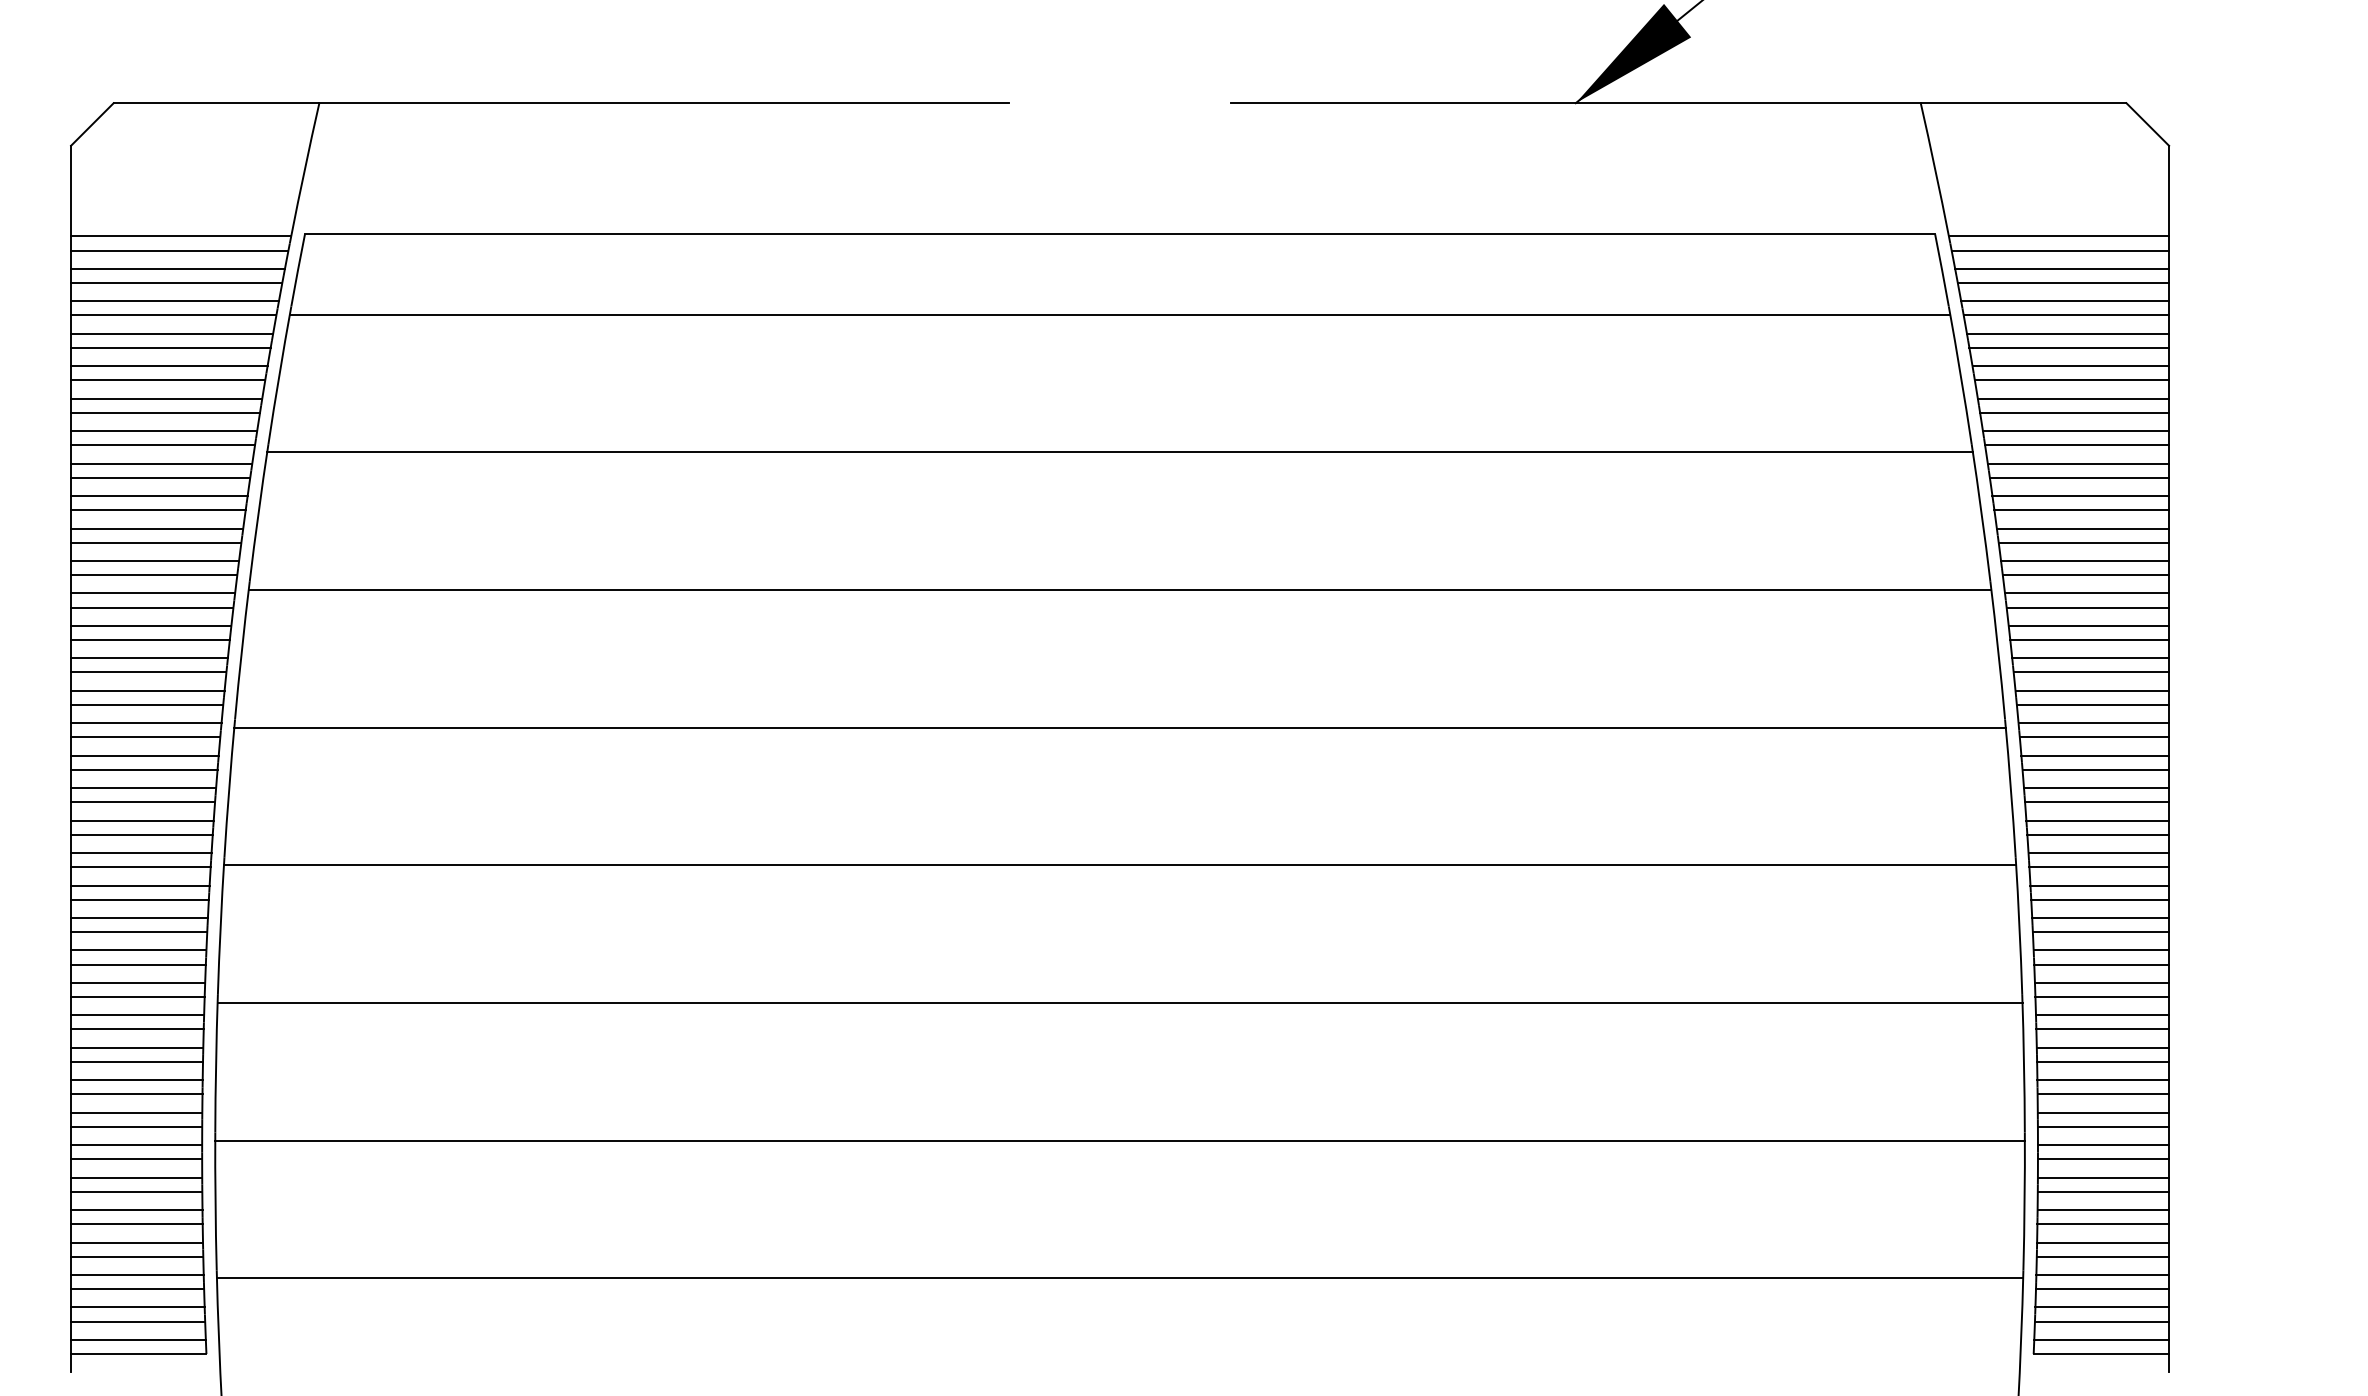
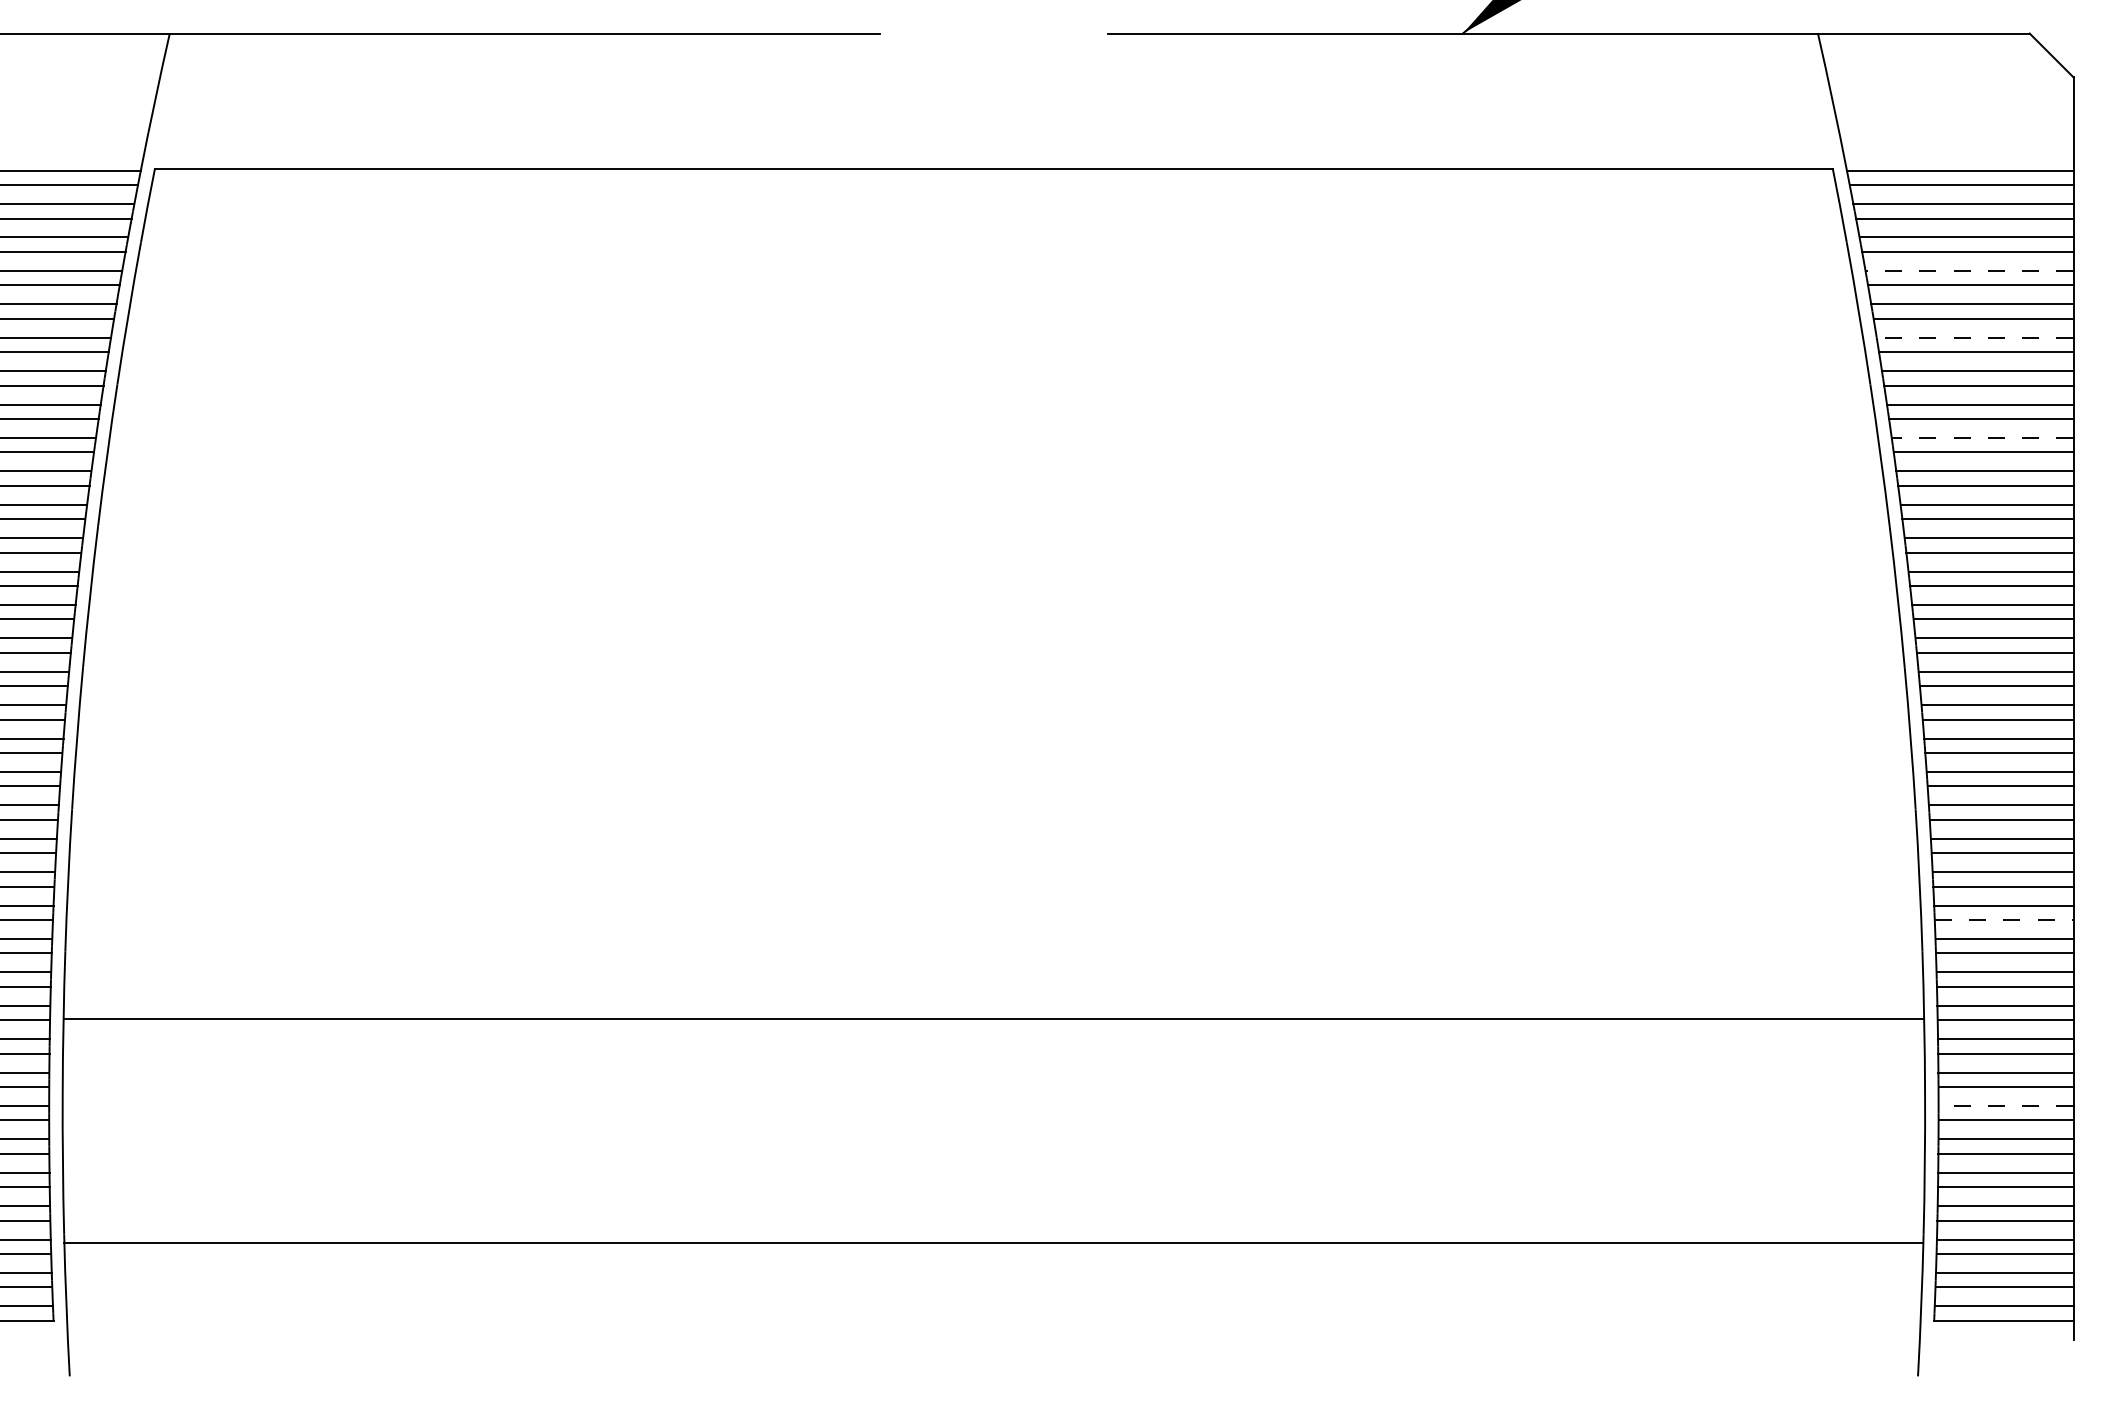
line: (1119, 314) -> (993, 251), removed
line: (2067, 333) -> (1968, 270), solid -> dashed
line: (2073, 398) -> (1975, 337), solid -> dashed
line: (1119, 452) -> (993, 393), removed
line: (2080, 496) -> (1982, 438), solid -> dashed
line: (1119, 590) -> (993, 535), removed
line: (1119, 727) -> (993, 676), removed
line: (1119, 865) -> (993, 818), removed
line: (2102, 964) -> (2005, 919), solid -> dashed
line: (1119, 1003) -> (993, 1019), moved
line: (1119, 1140) -> (993, 1101), removed
line: (2103, 1145) -> (2006, 1106), solid -> dashed

